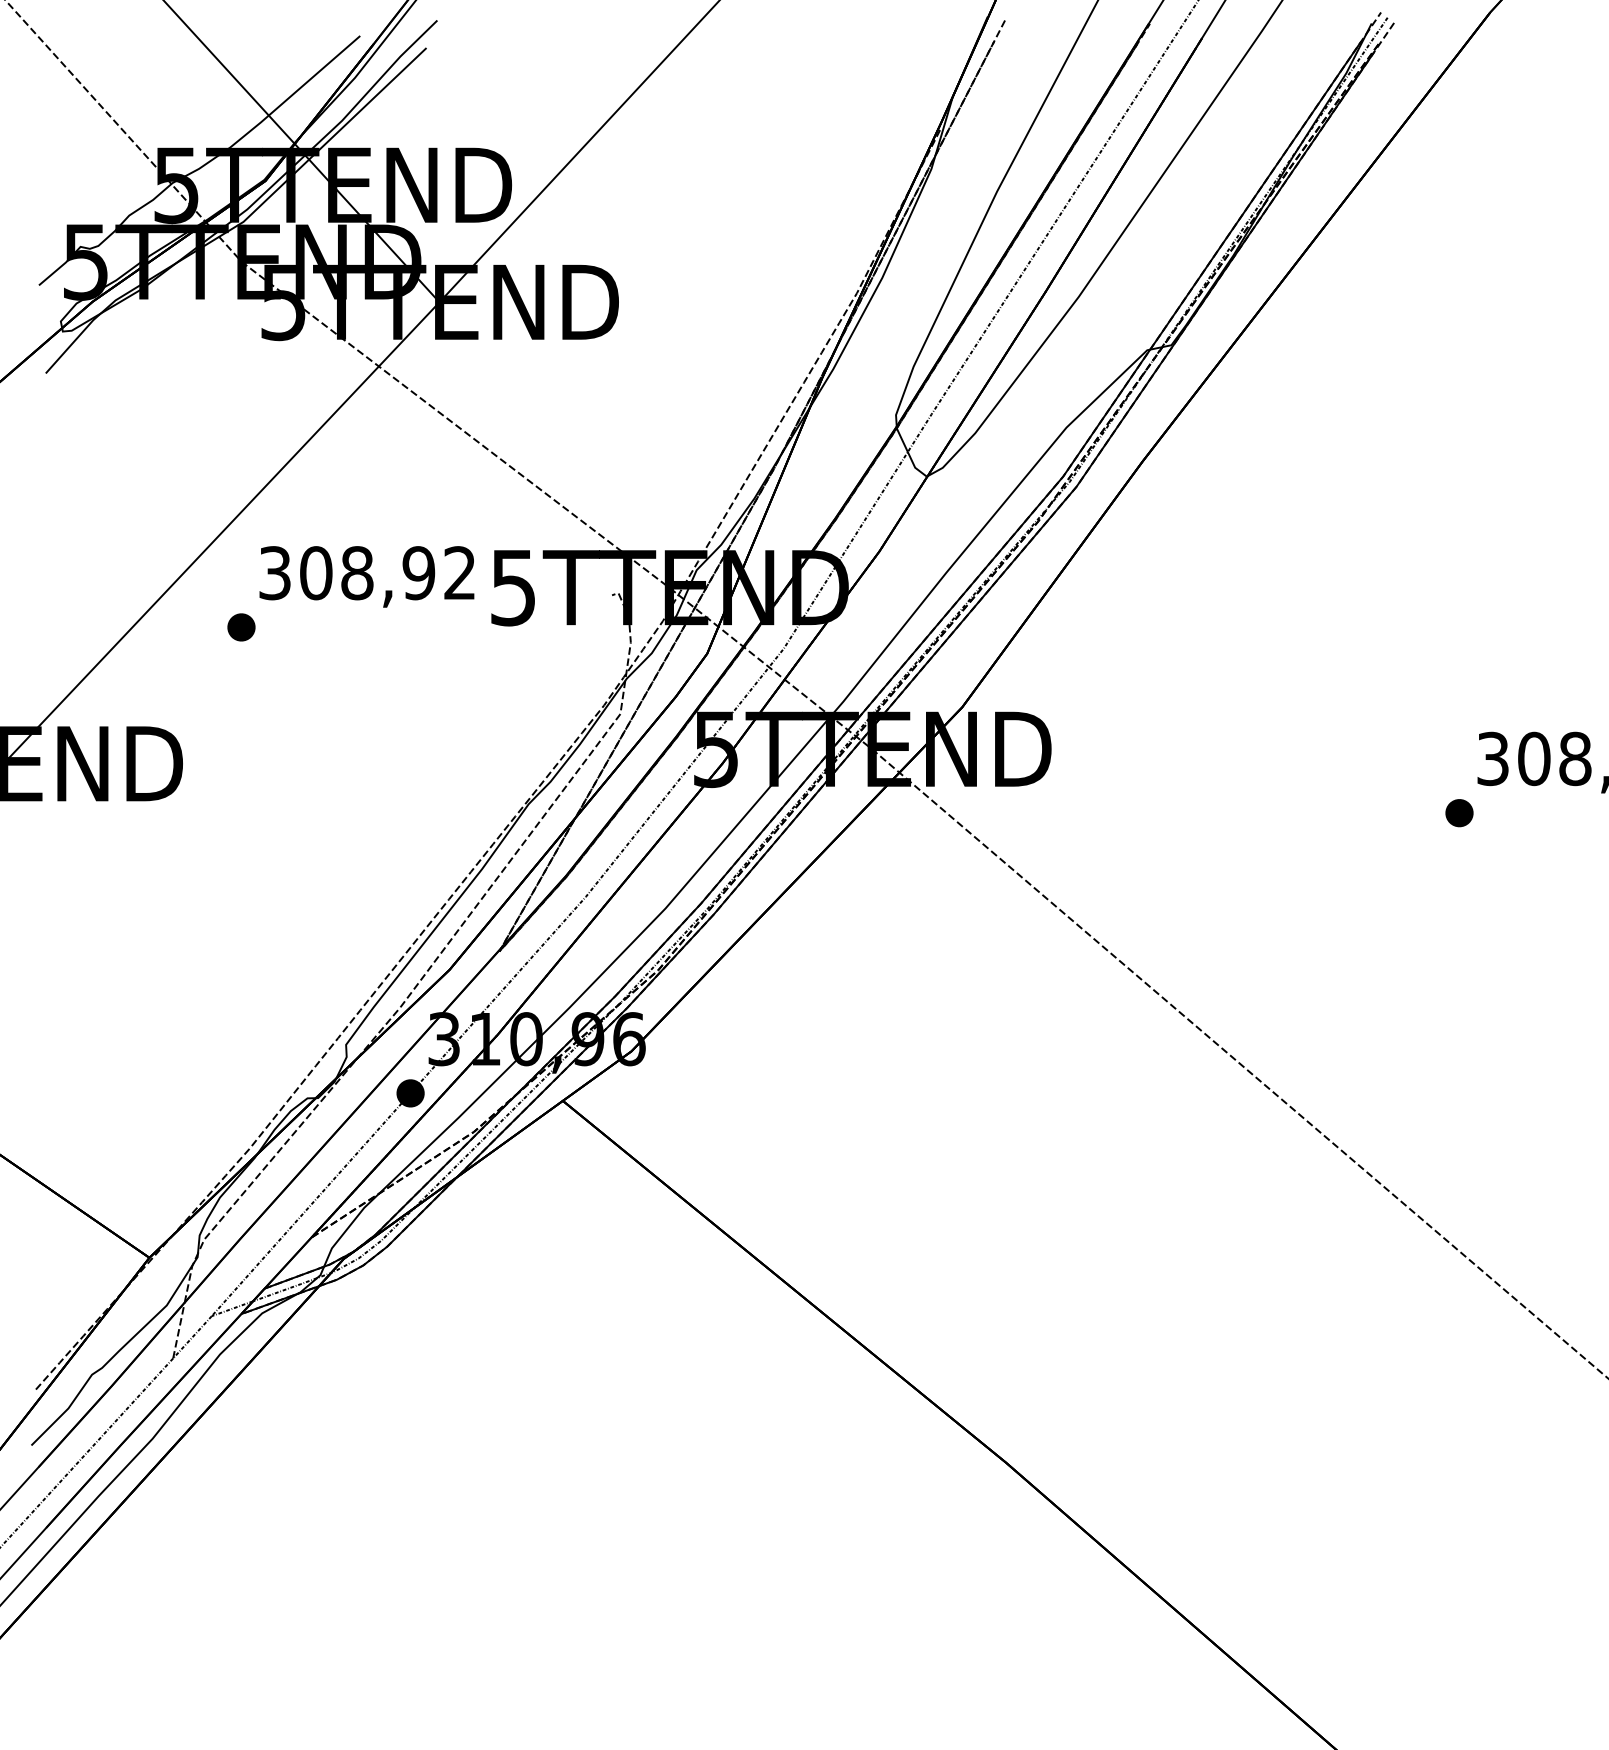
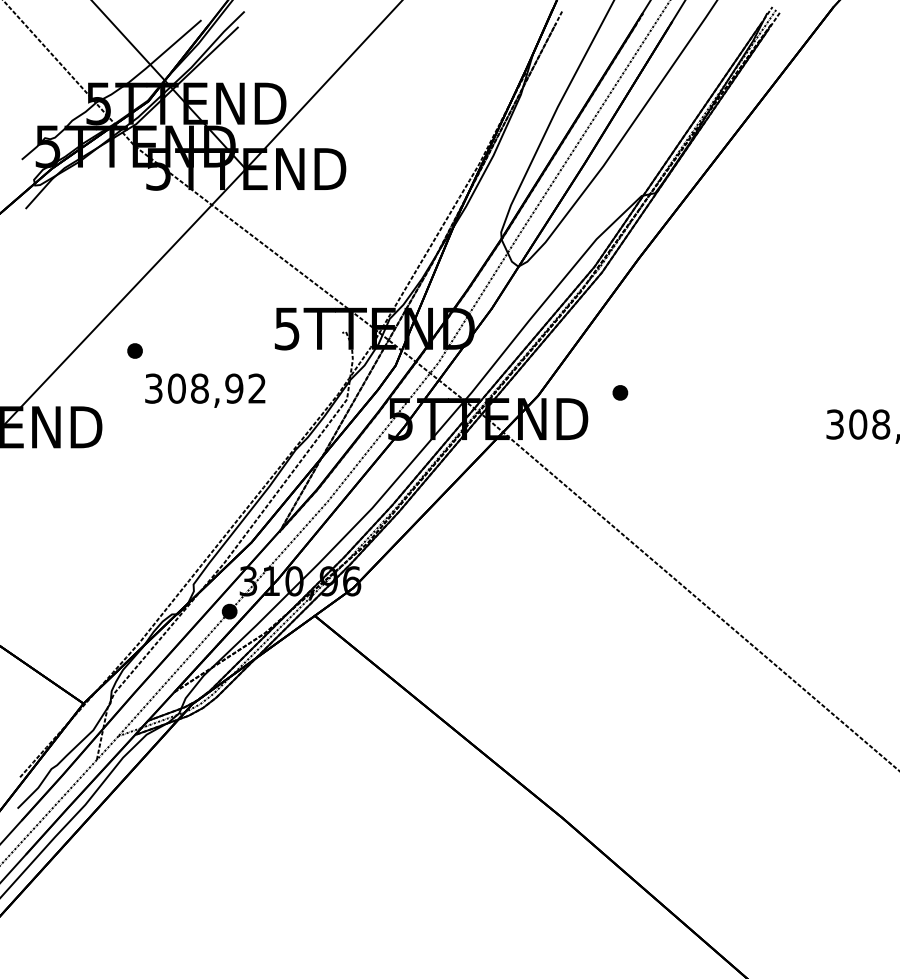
text: (367, 576) -> (205, 390), moved
part: (1459, 812) -> (620, 392), moved

